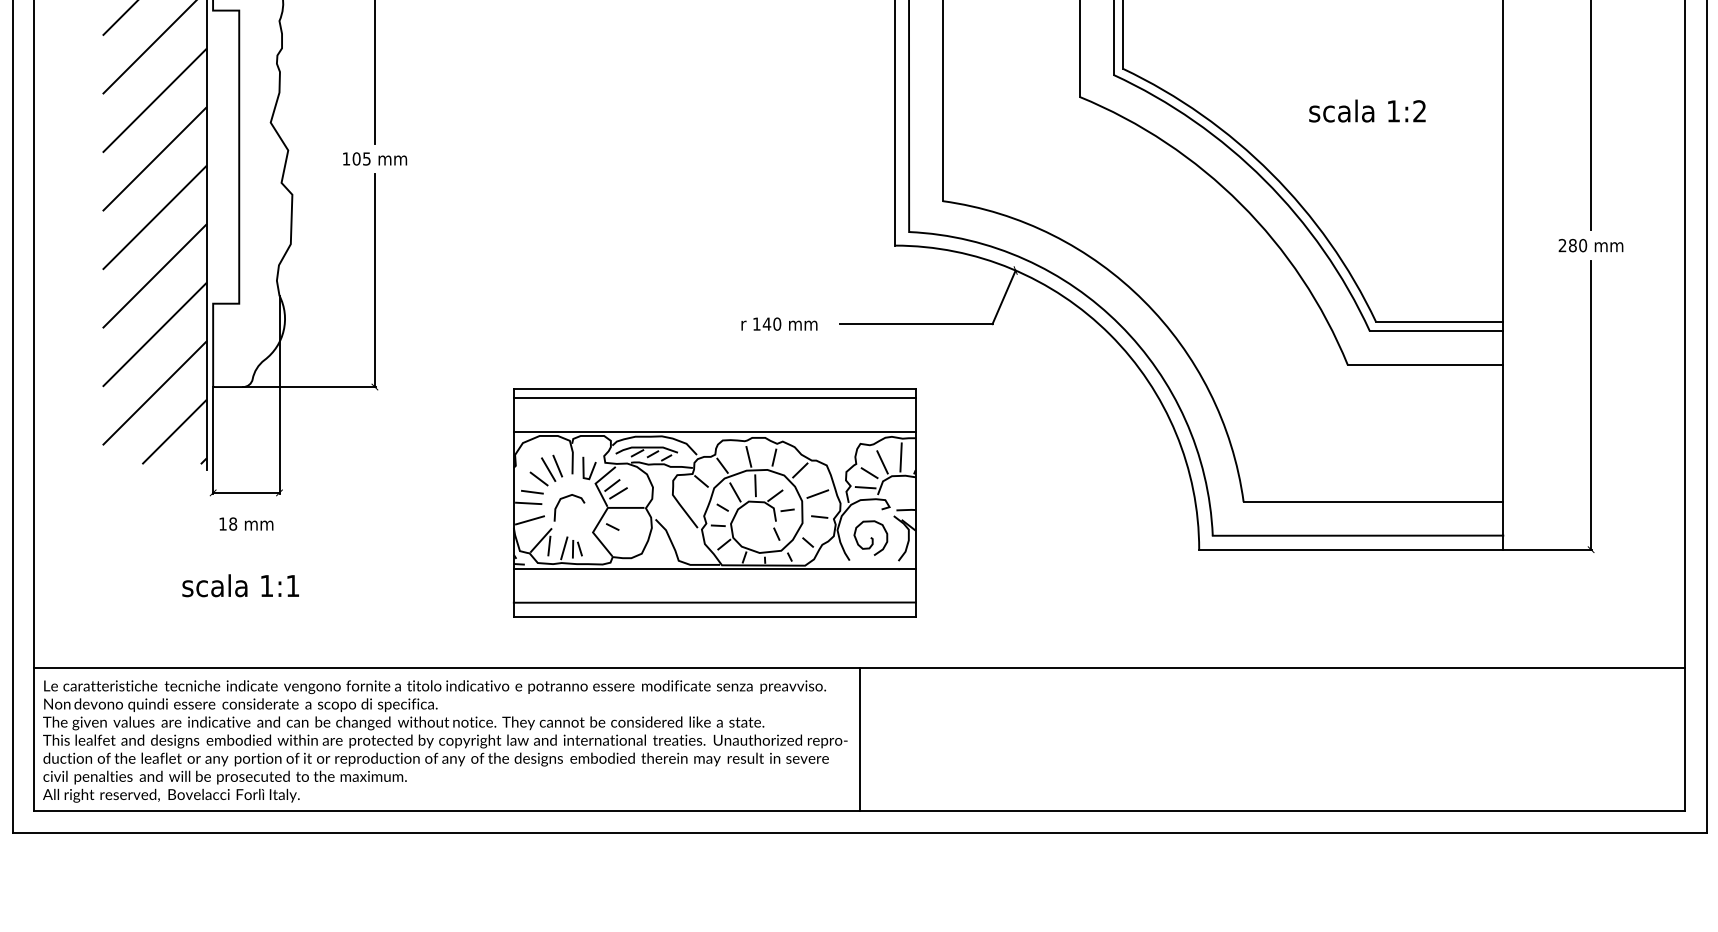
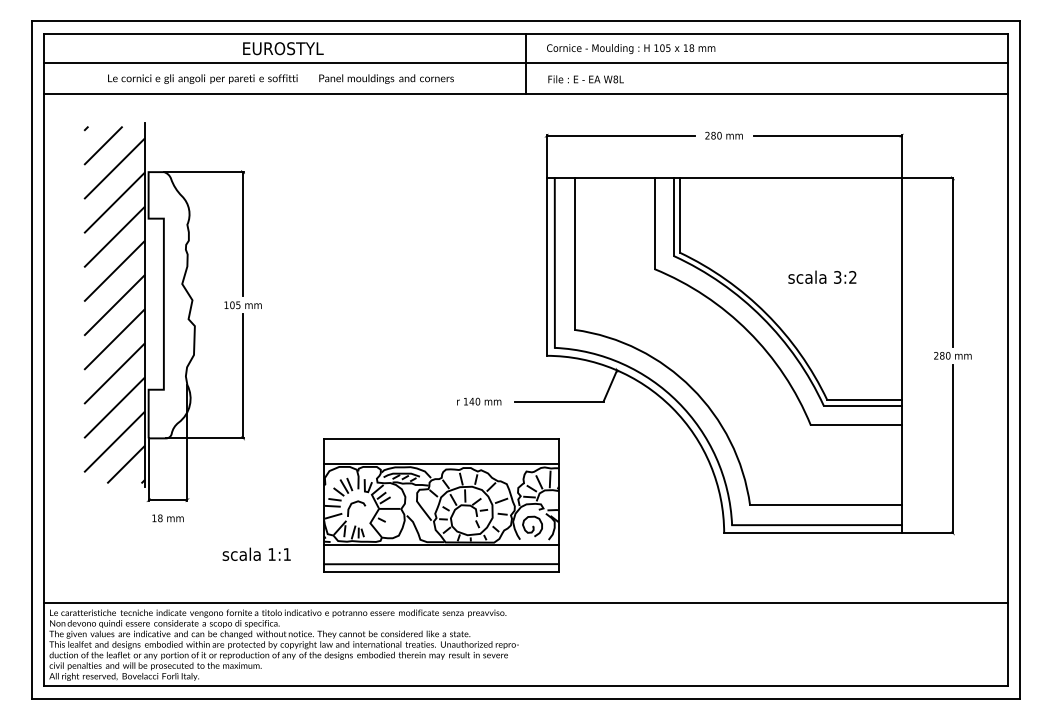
text: (1393, 111) -> (837, 277), 1:2 -> 3:2
line: (714, 397) -> (441, 444), removed
text: (240, 584) -> (256, 553), moved
line: (860, 738) -> (526, 643), removed

